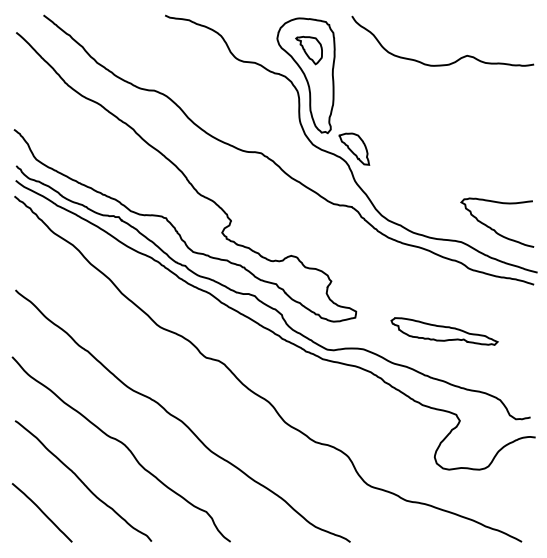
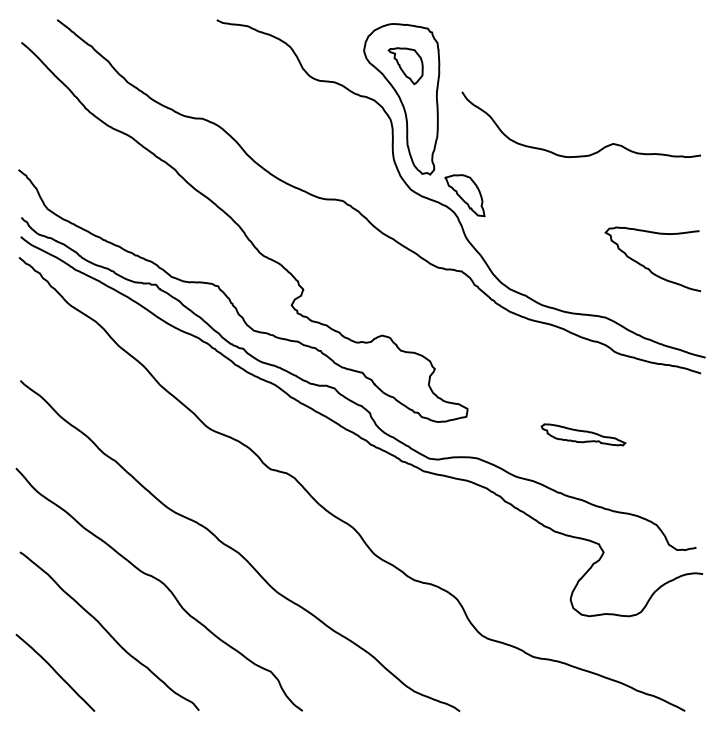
curve: (453, 61) -> (595, 151), moved
curve: (494, 229) -> (649, 268), moved
part: (444, 331) -> (583, 434), size x0.6

